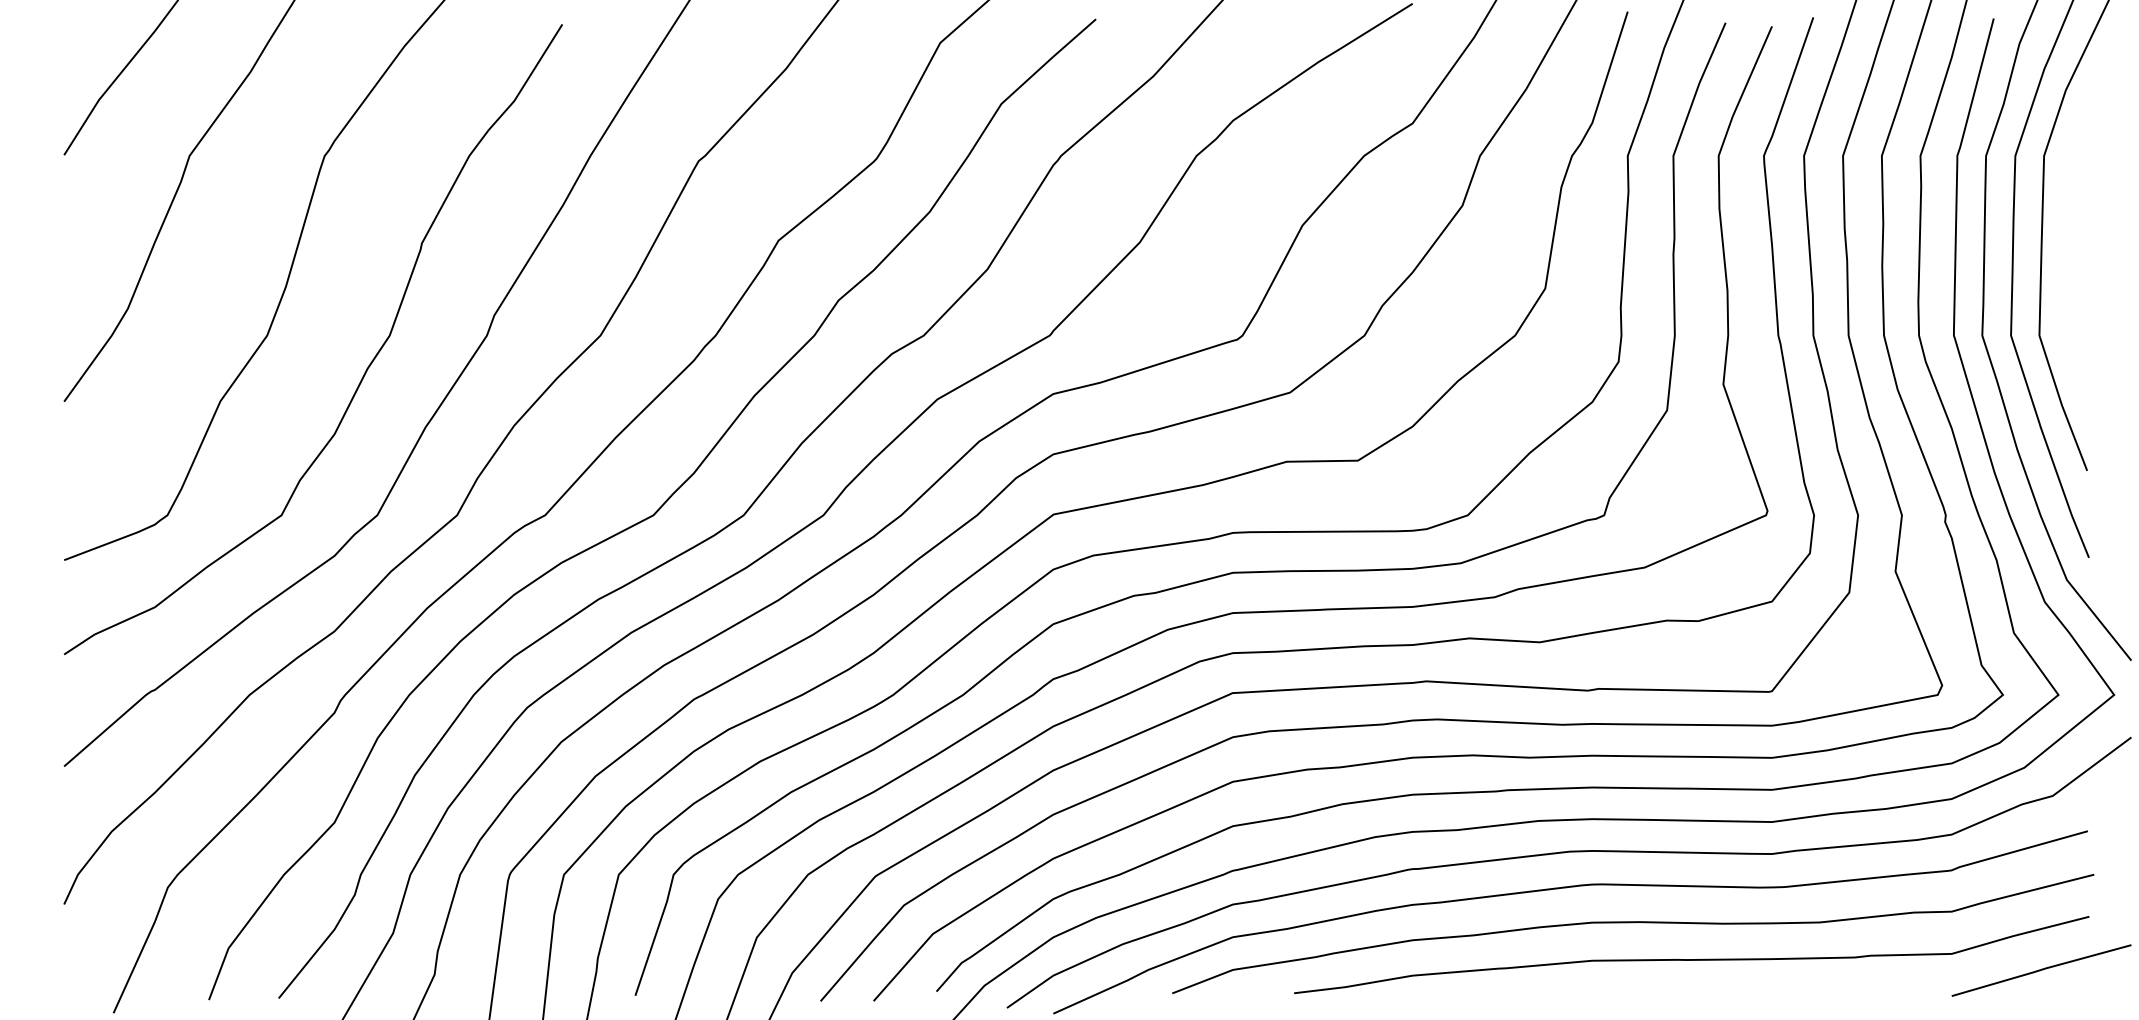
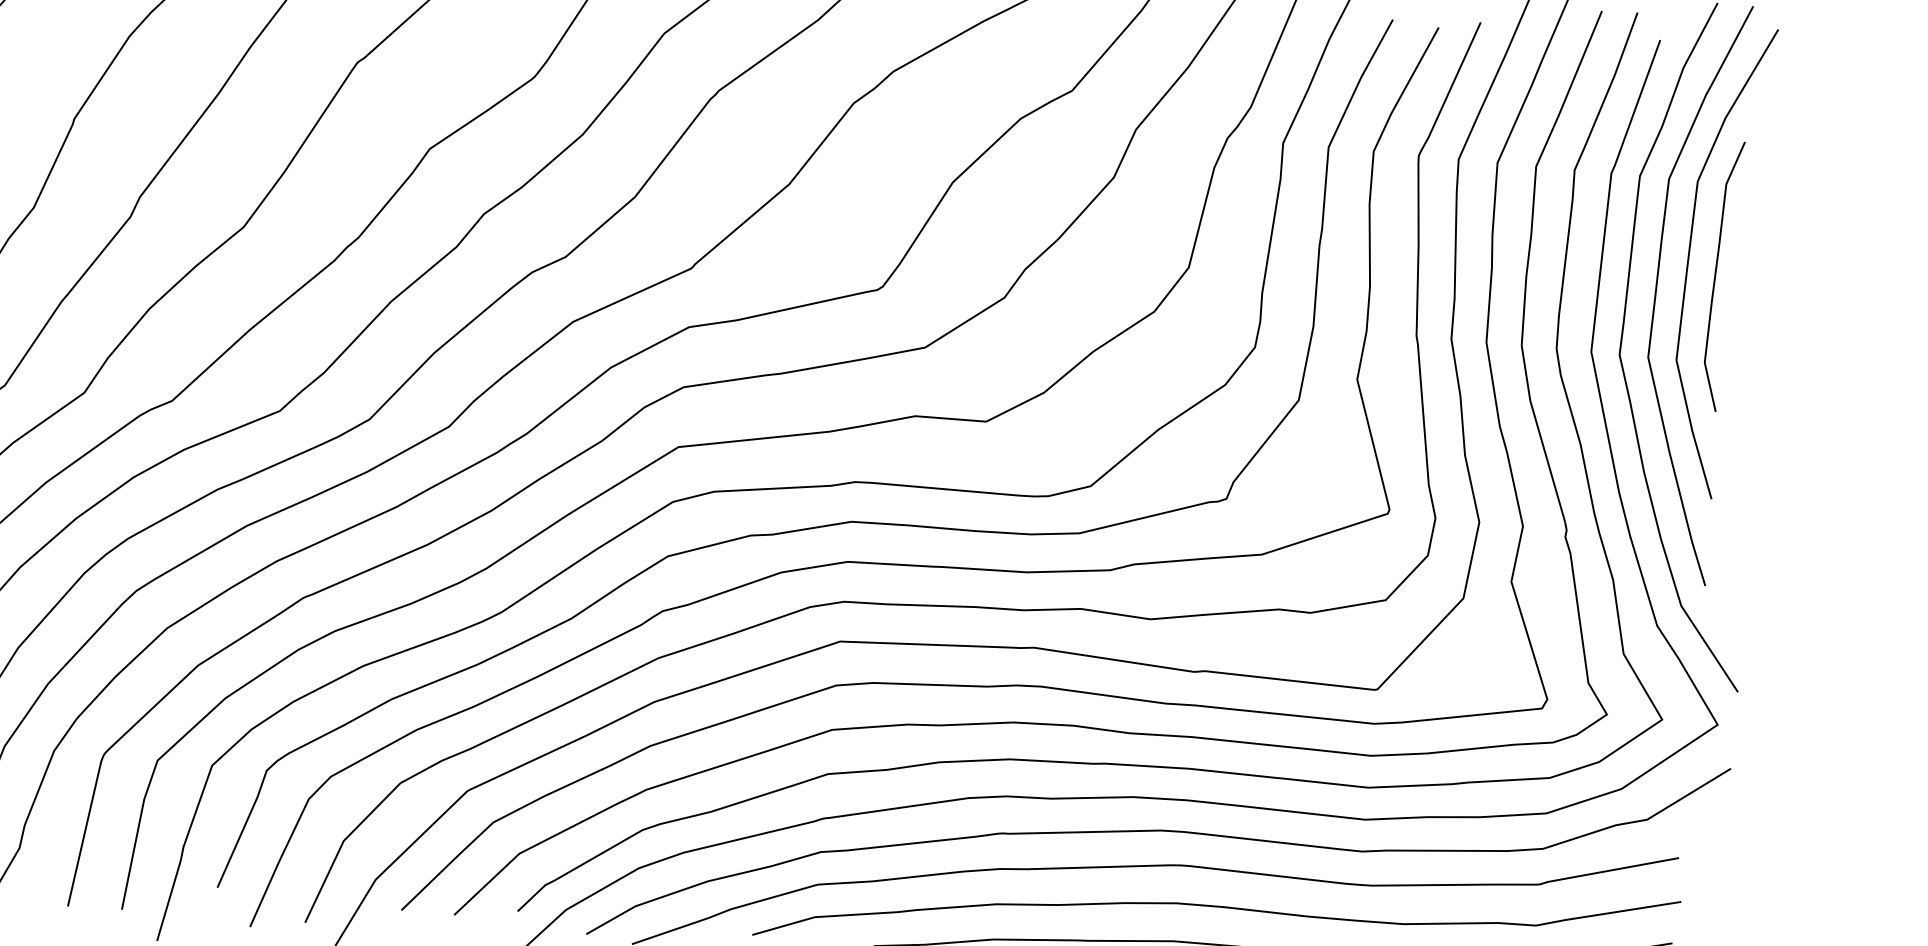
curve: (2071, 247) -> (1716, 275), added

